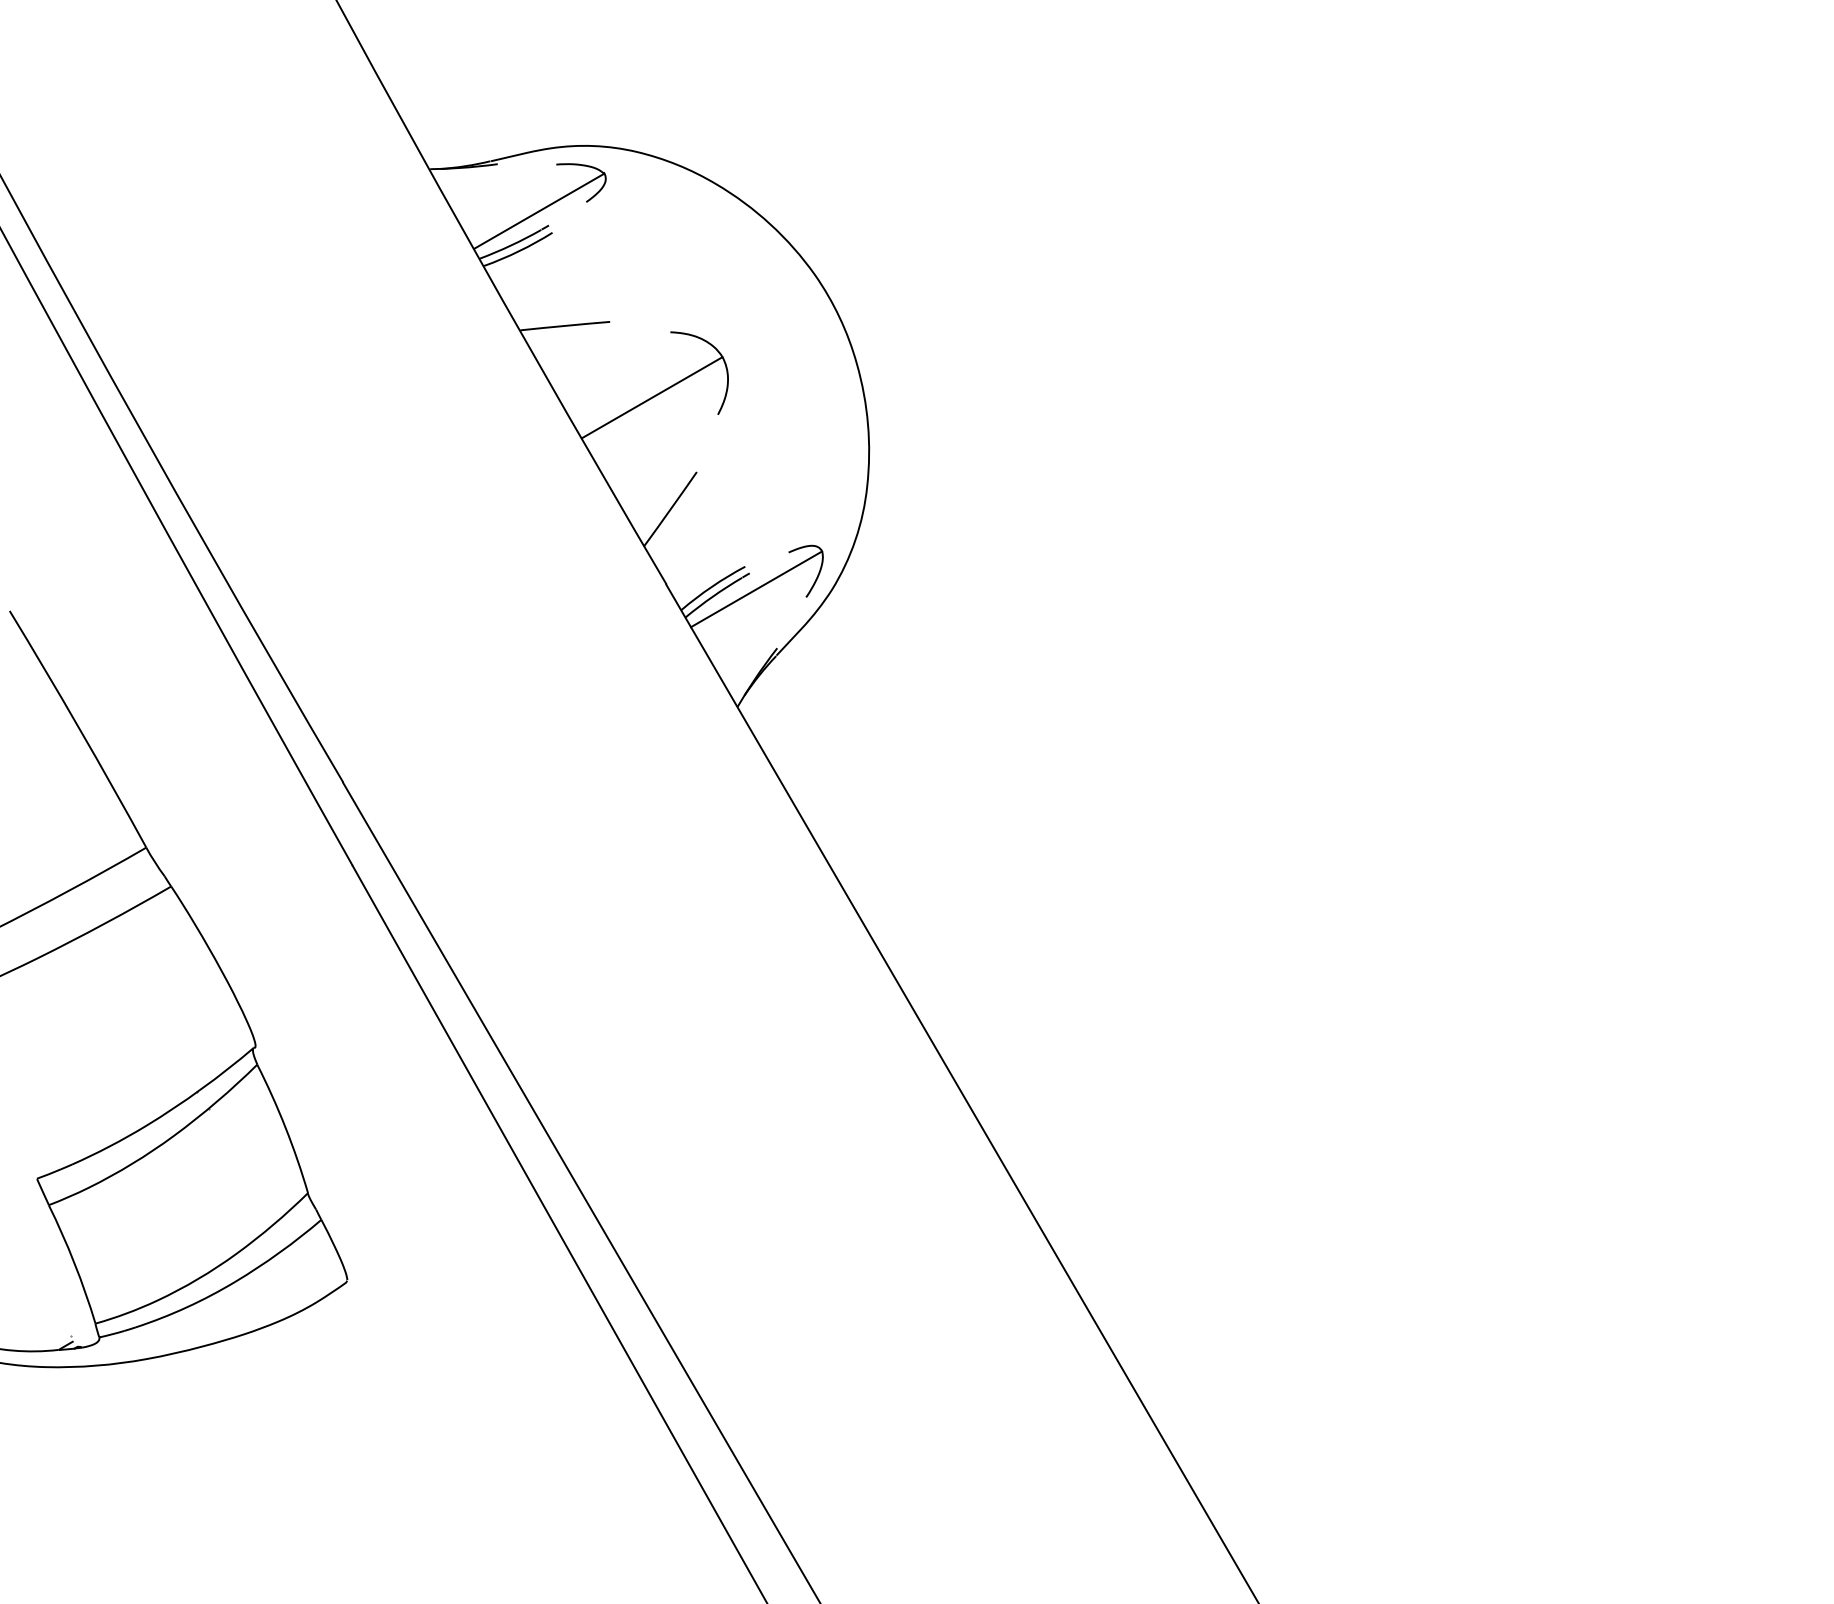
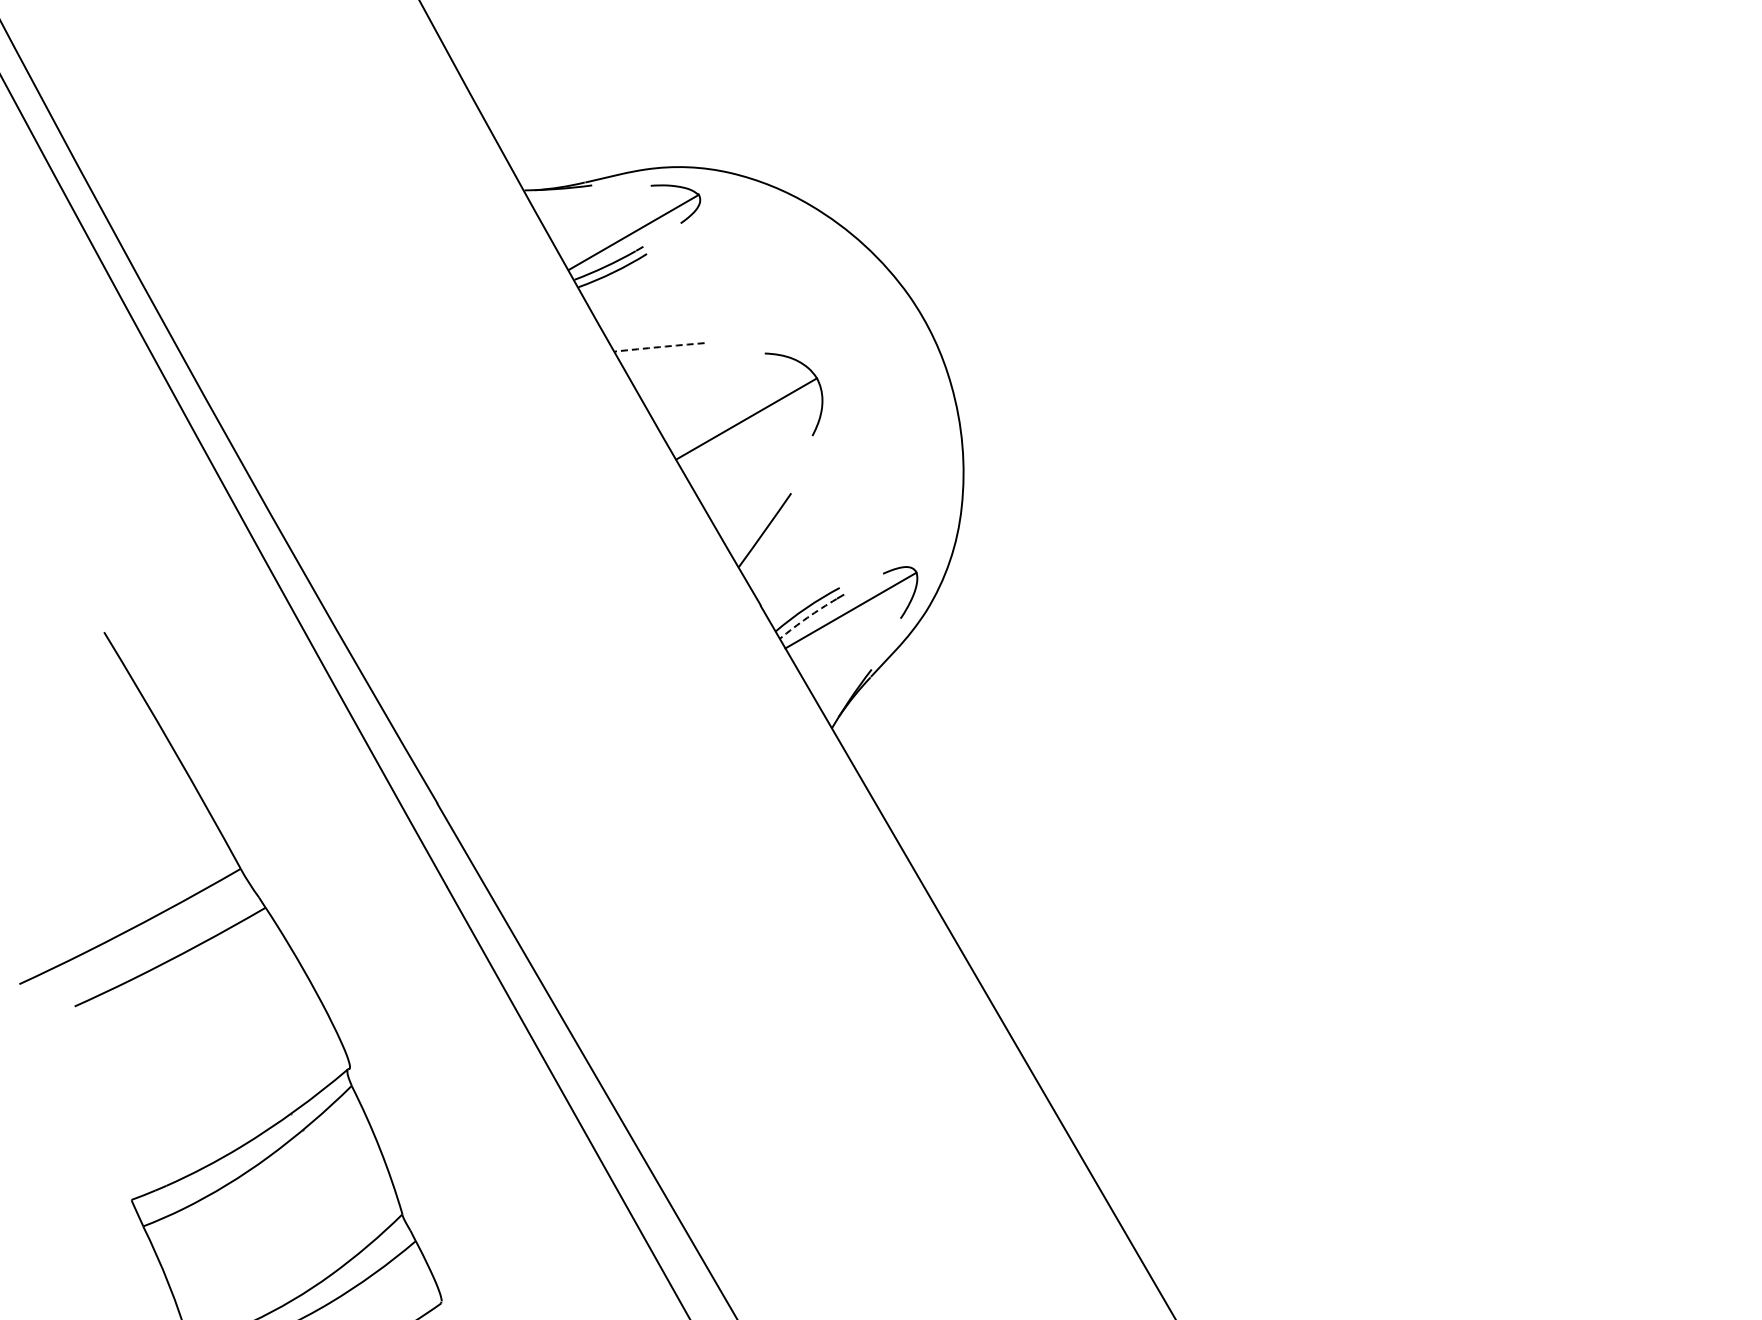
arc: (565, 325) -> (659, 346), solid -> dashed
arc: (712, 596) -> (806, 617), solid -> dashed

